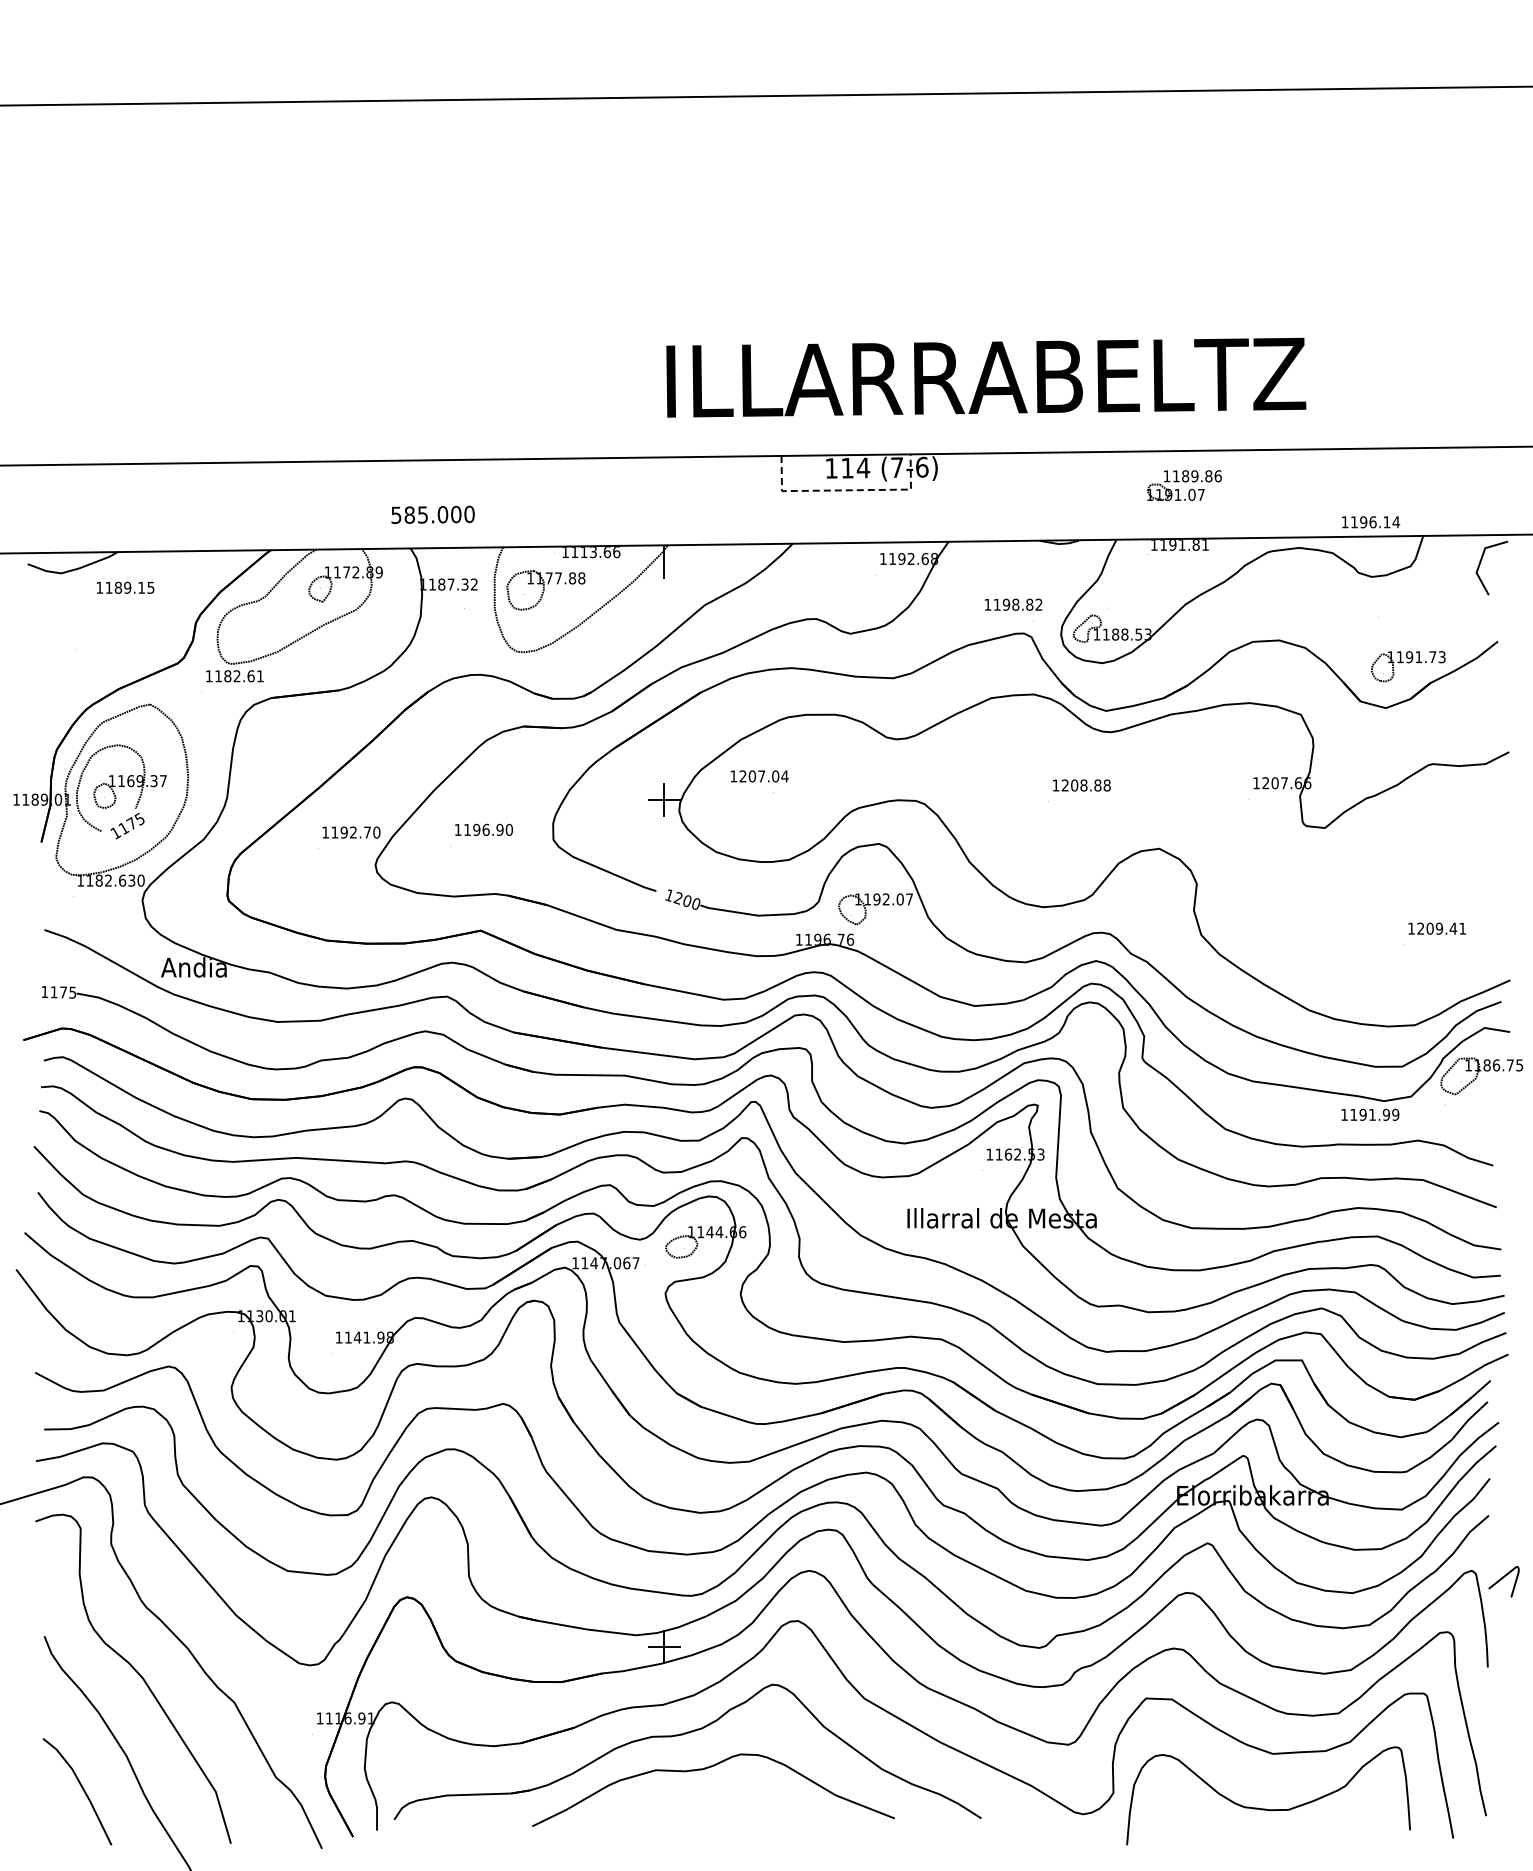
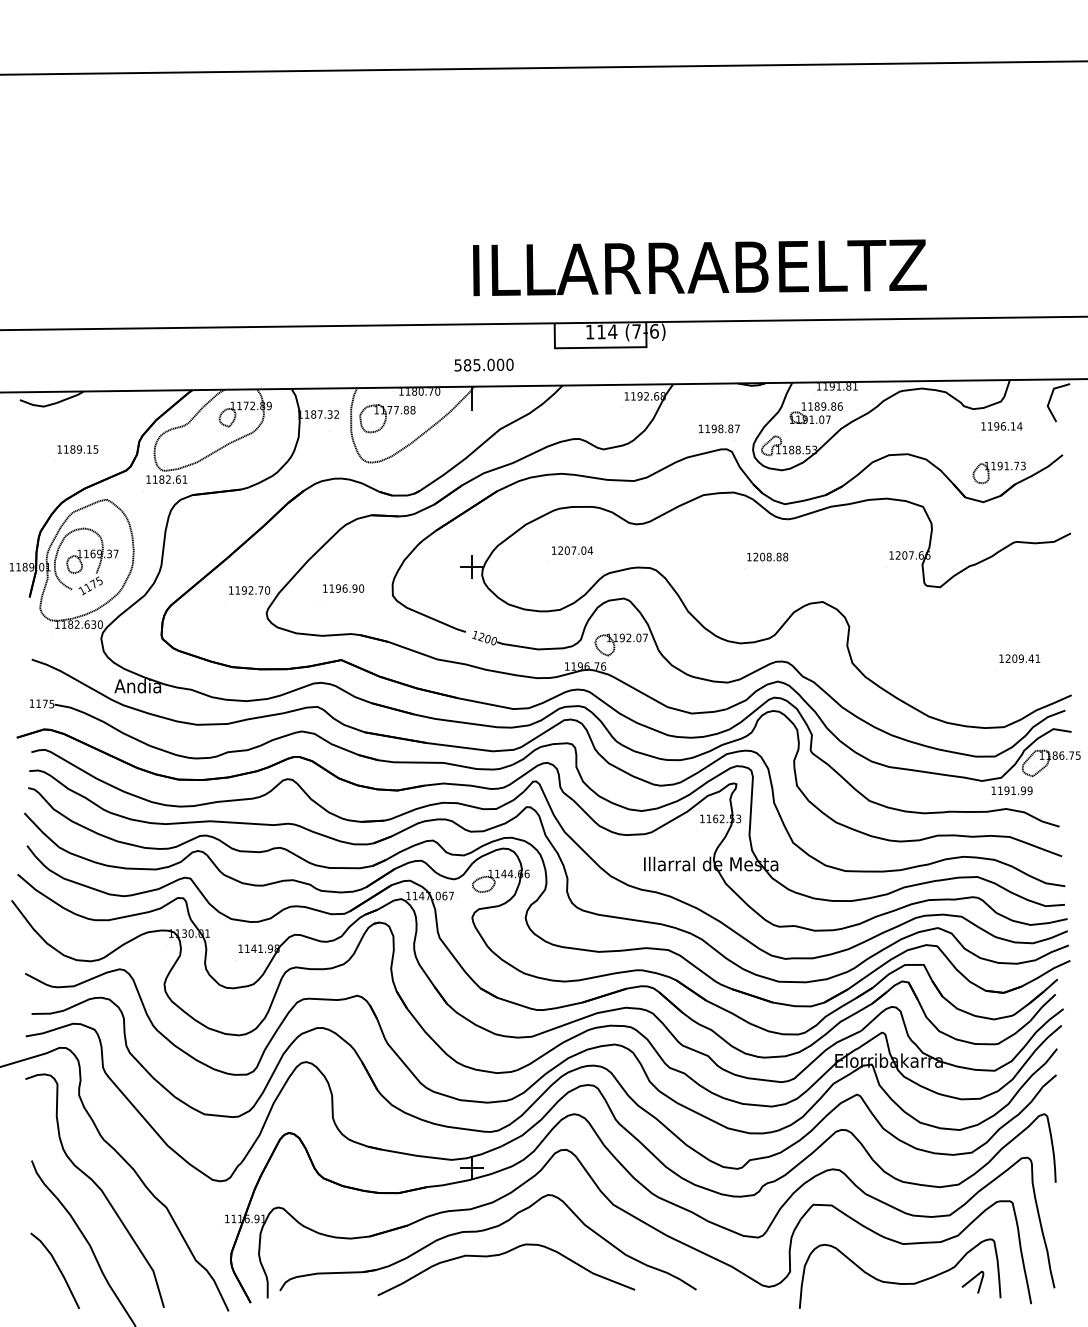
part: (1184, 485) -> (816, 413), moved
line: (846, 490) -> (600, 347), dashed -> solid
text: (432, 514) -> (483, 364), moved
text: (1371, 522) -> (1002, 426), moved
text: (600, 552) -> (426, 391), 1113.66 -> 1180.70
text: (125, 587) -> (77, 449), moved
text: (1038, 604) -> (736, 428), 1198.82 -> 1198.87
text: (759, 776) -> (572, 550), moved
text: (1370, 1114) -> (1012, 790), moved
curve: (1502, 1579) -> (971, 1280), moved

